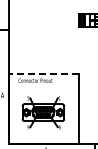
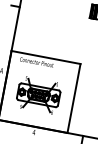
line: (43, 74) -> (45, 57), dashed -> solid

